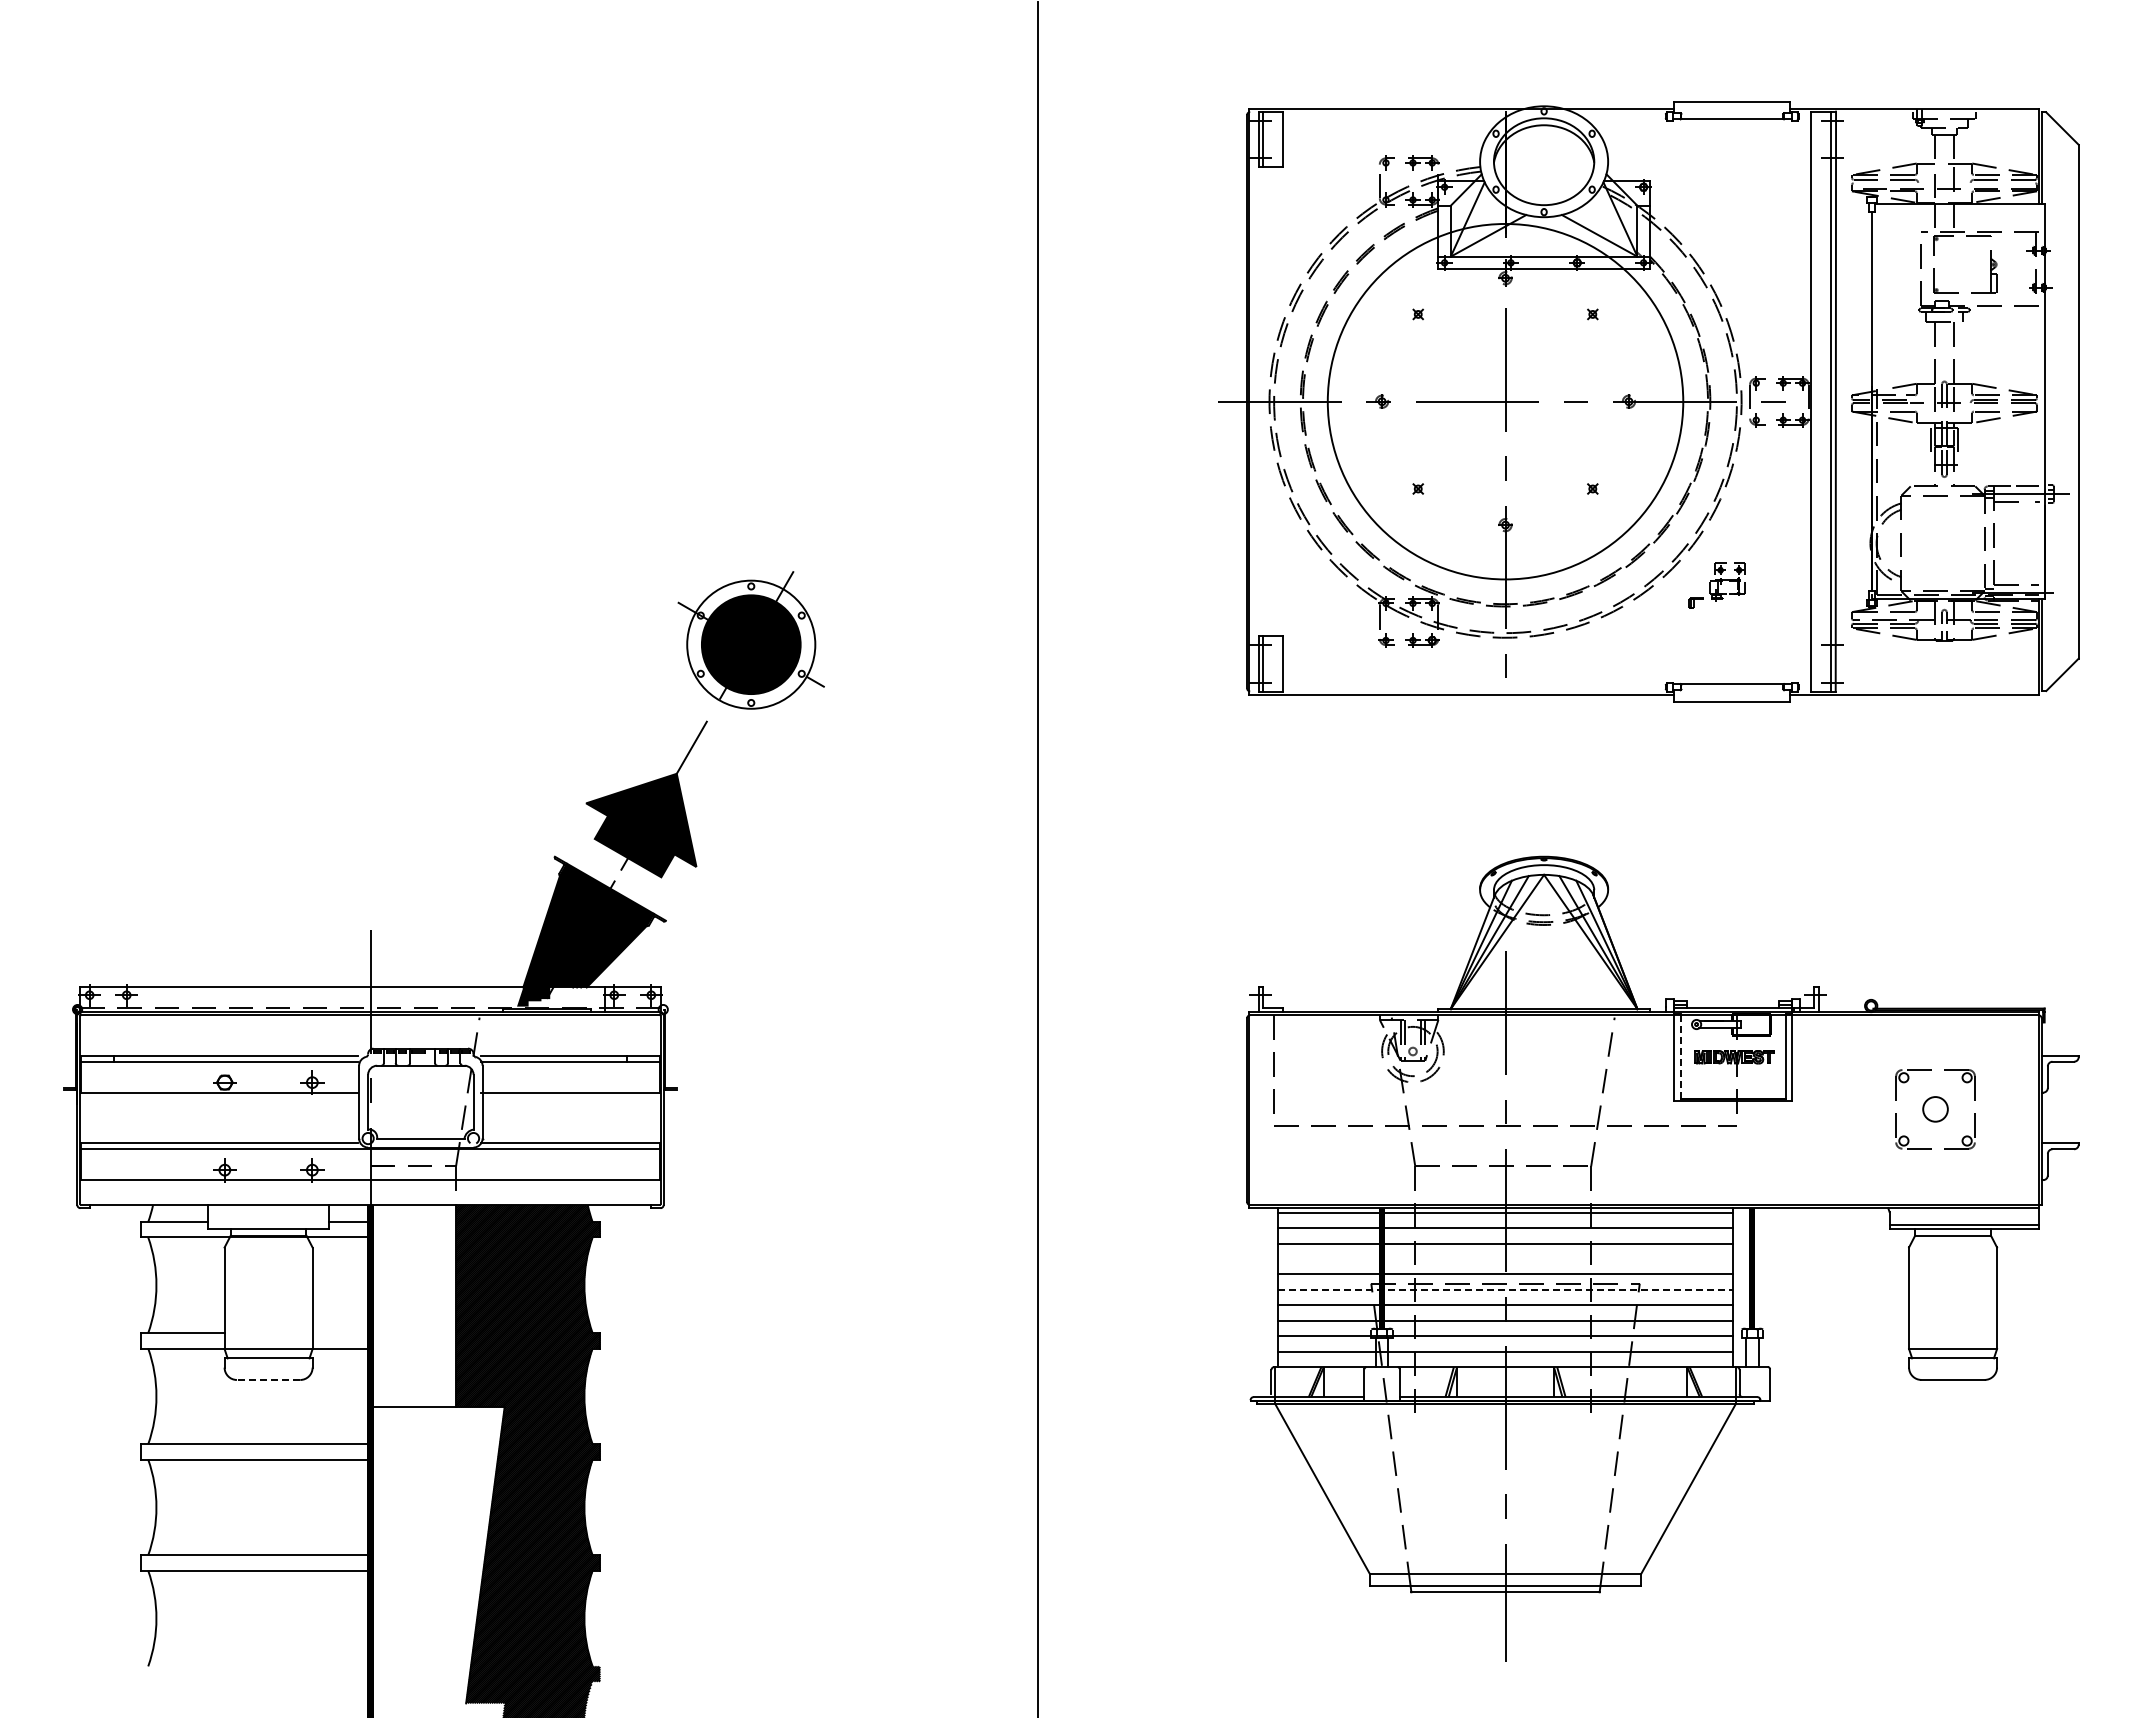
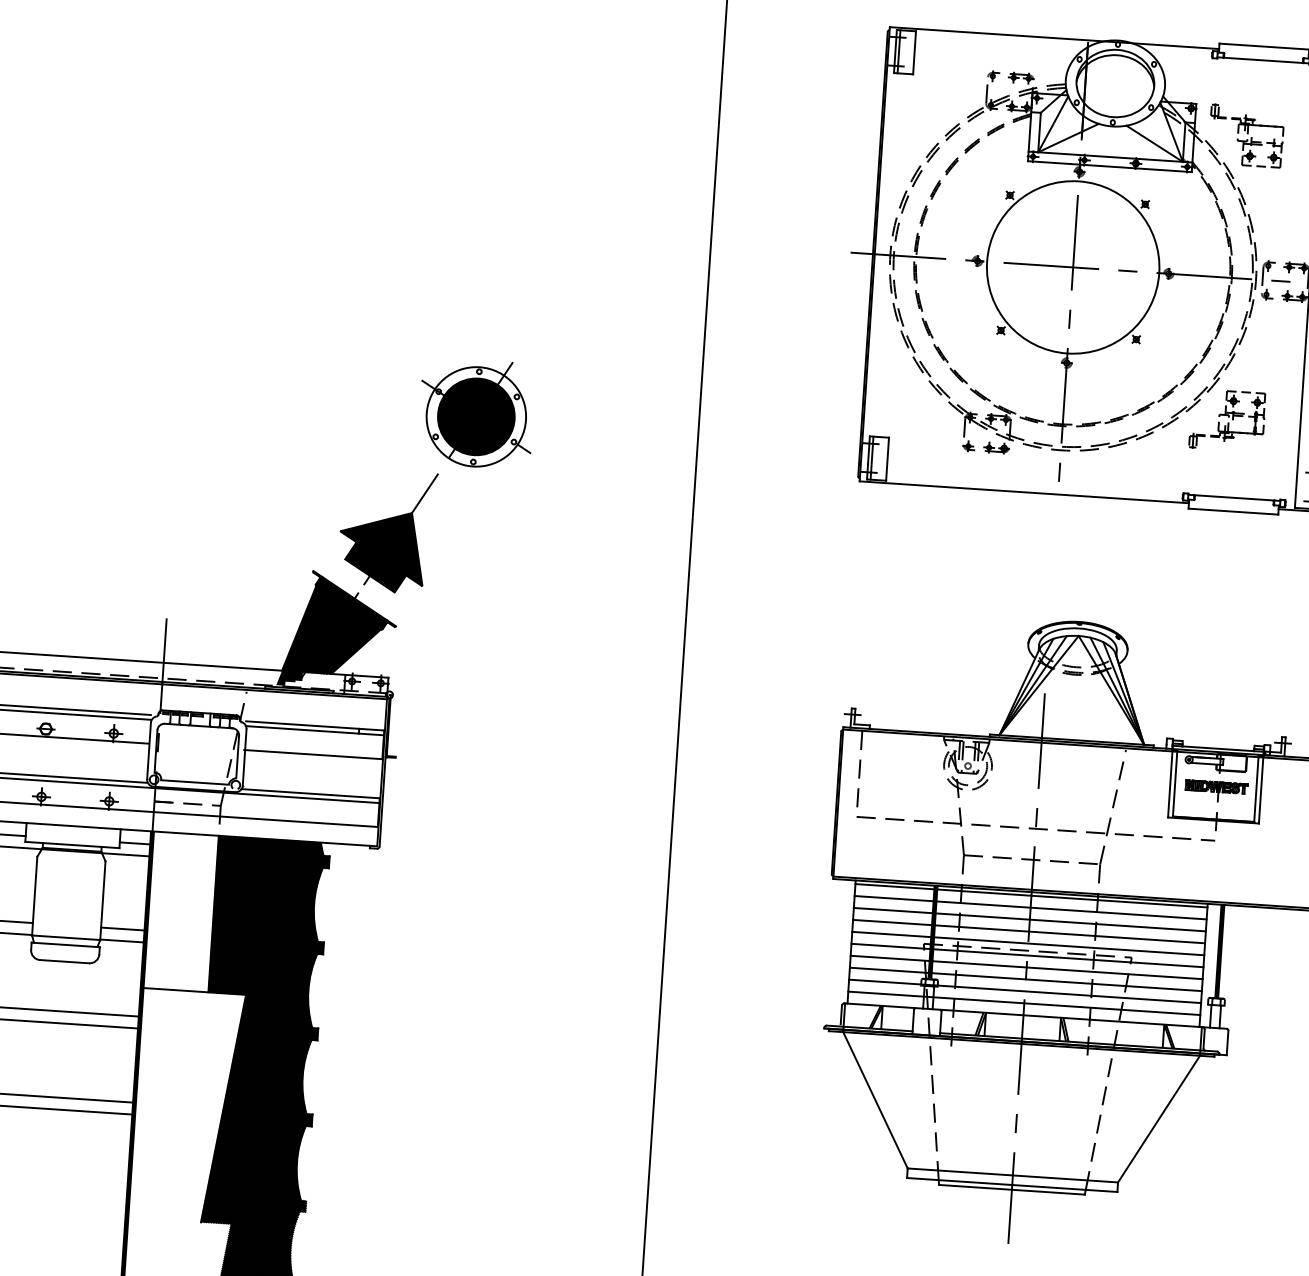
part: (1716, 217) -> (1246, 135), added
circle: (1505, 401) -> (1073, 267), size x0.62
part: (1716, 585) -> (1227, 420), size x1.67
line: (1680, 1056) -> (1175, 783), dashed -> solid
line: (1505, 1259) -> (1029, 931), added
line: (1506, 1289) -> (1028, 955), dashed -> solid
line: (341, 1333) -> (123, 929), added
line: (268, 1379) -> (64, 961), dashed -> solid

